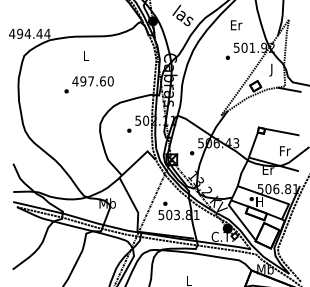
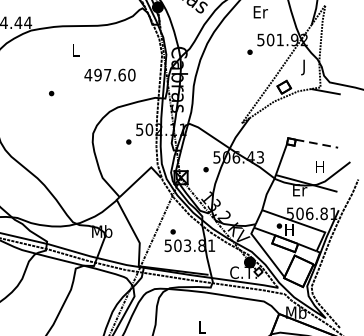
text: (92, 81) -> (109, 75), moved
line: (282, 132) -> (317, 144), solid -> dashed
text: (285, 151) -> (320, 167), Fr -> H

